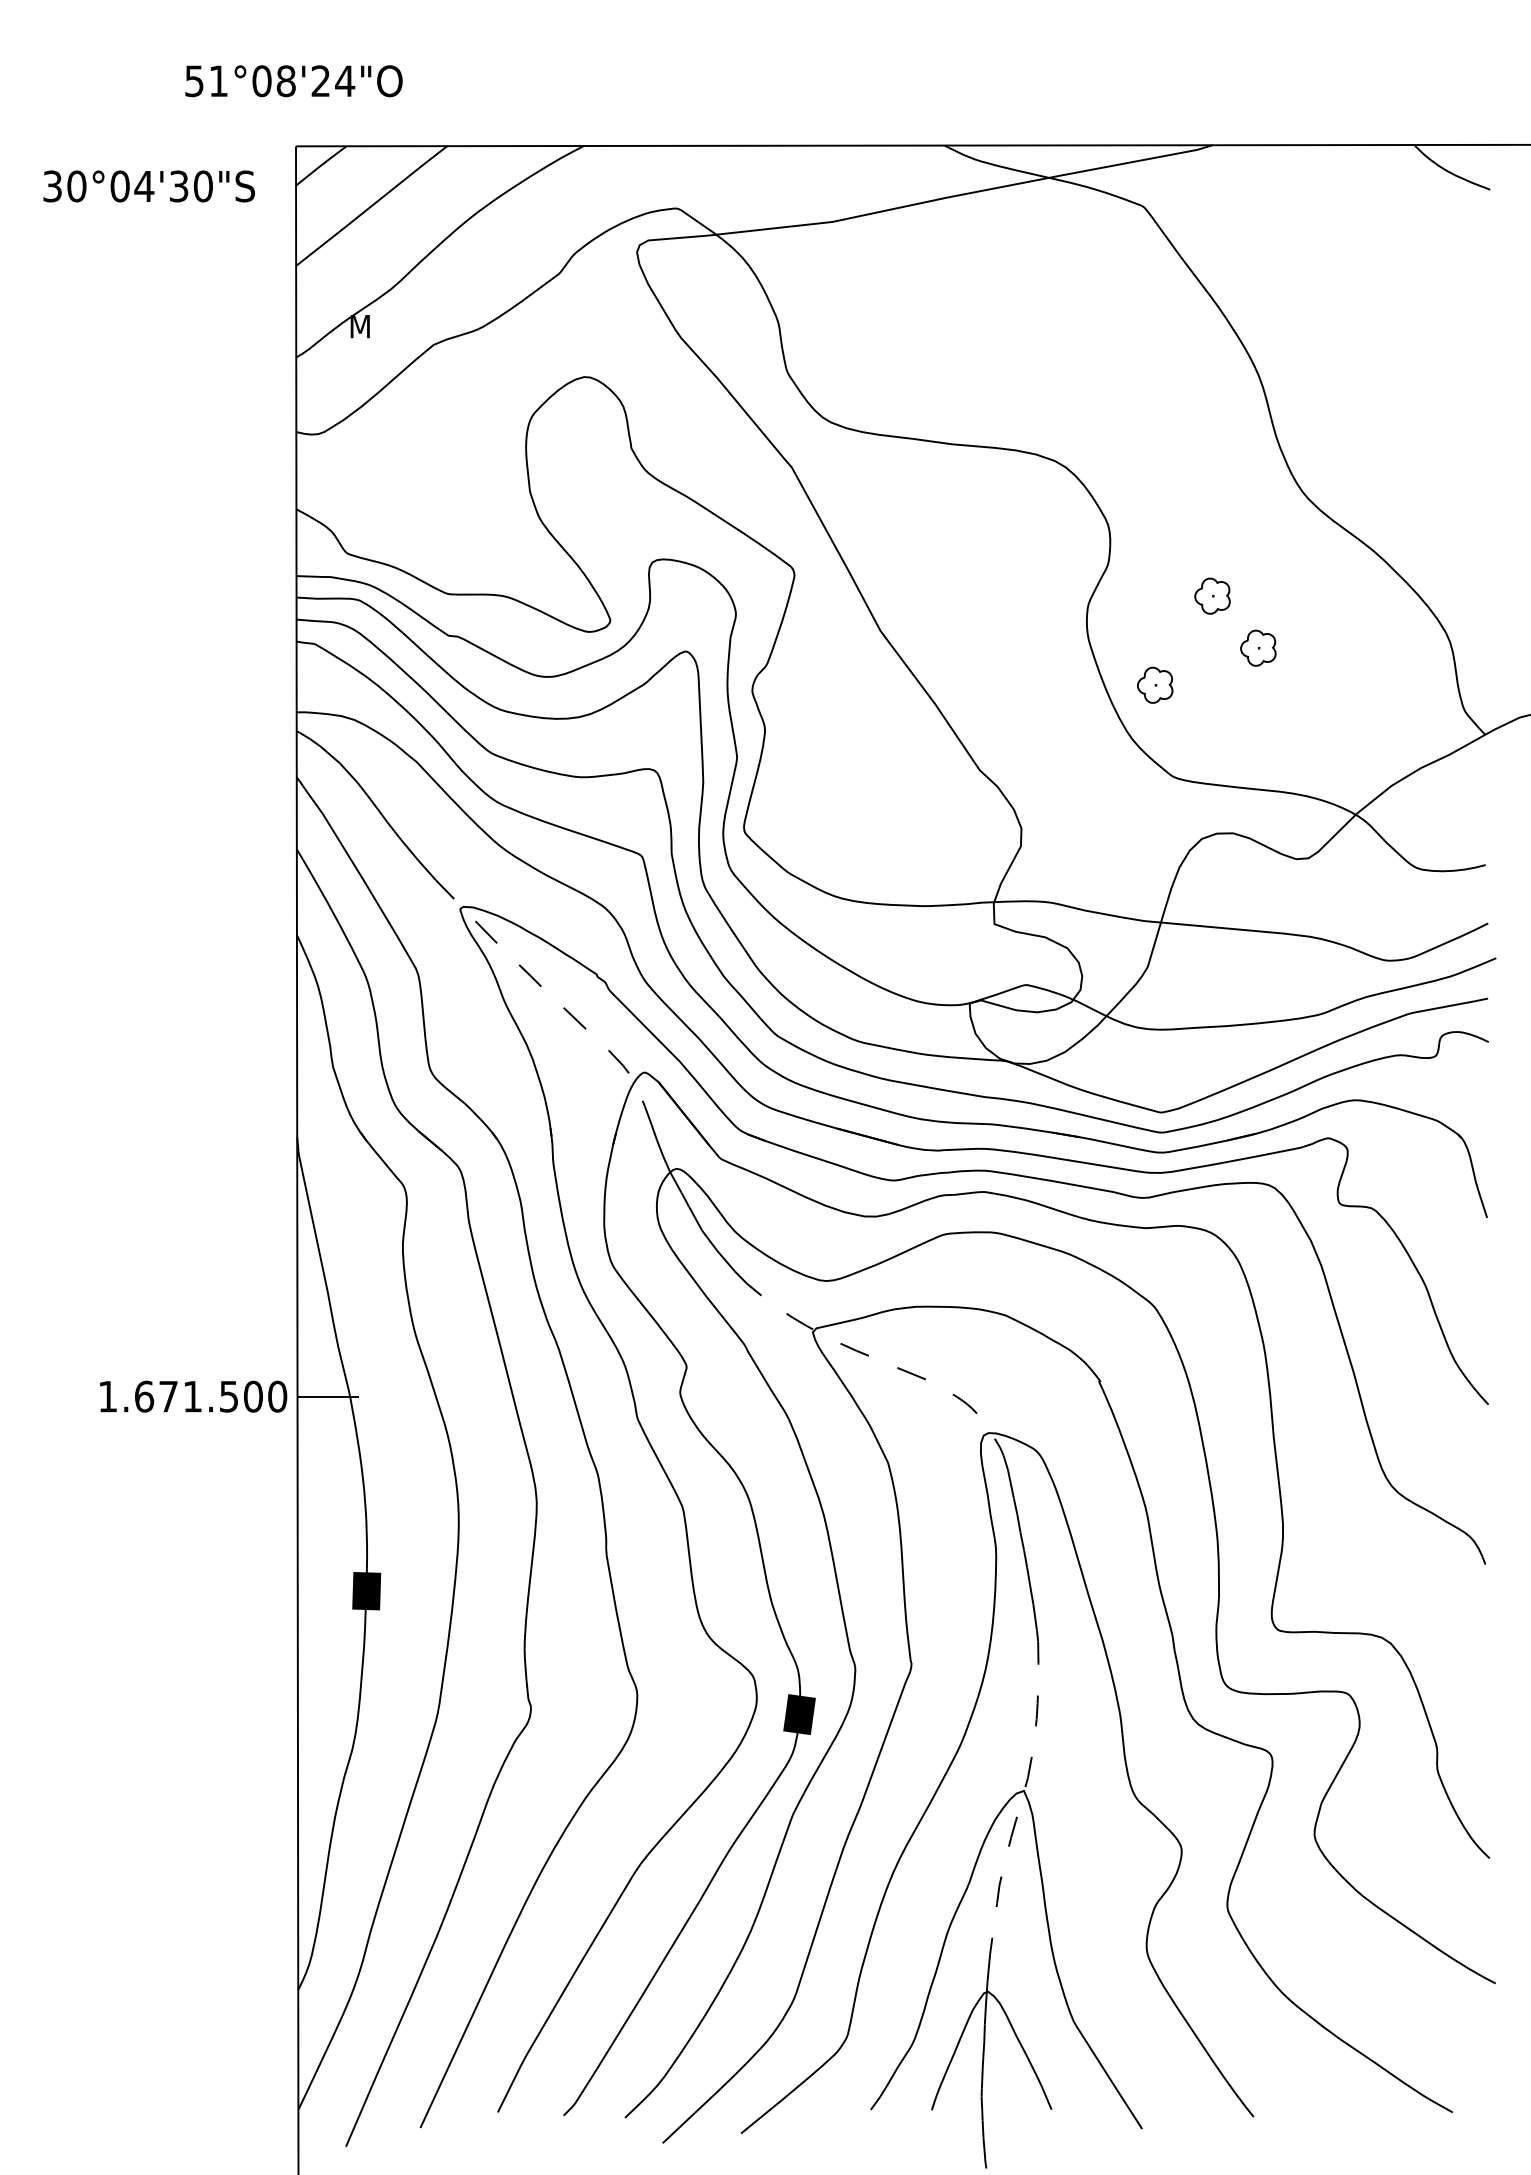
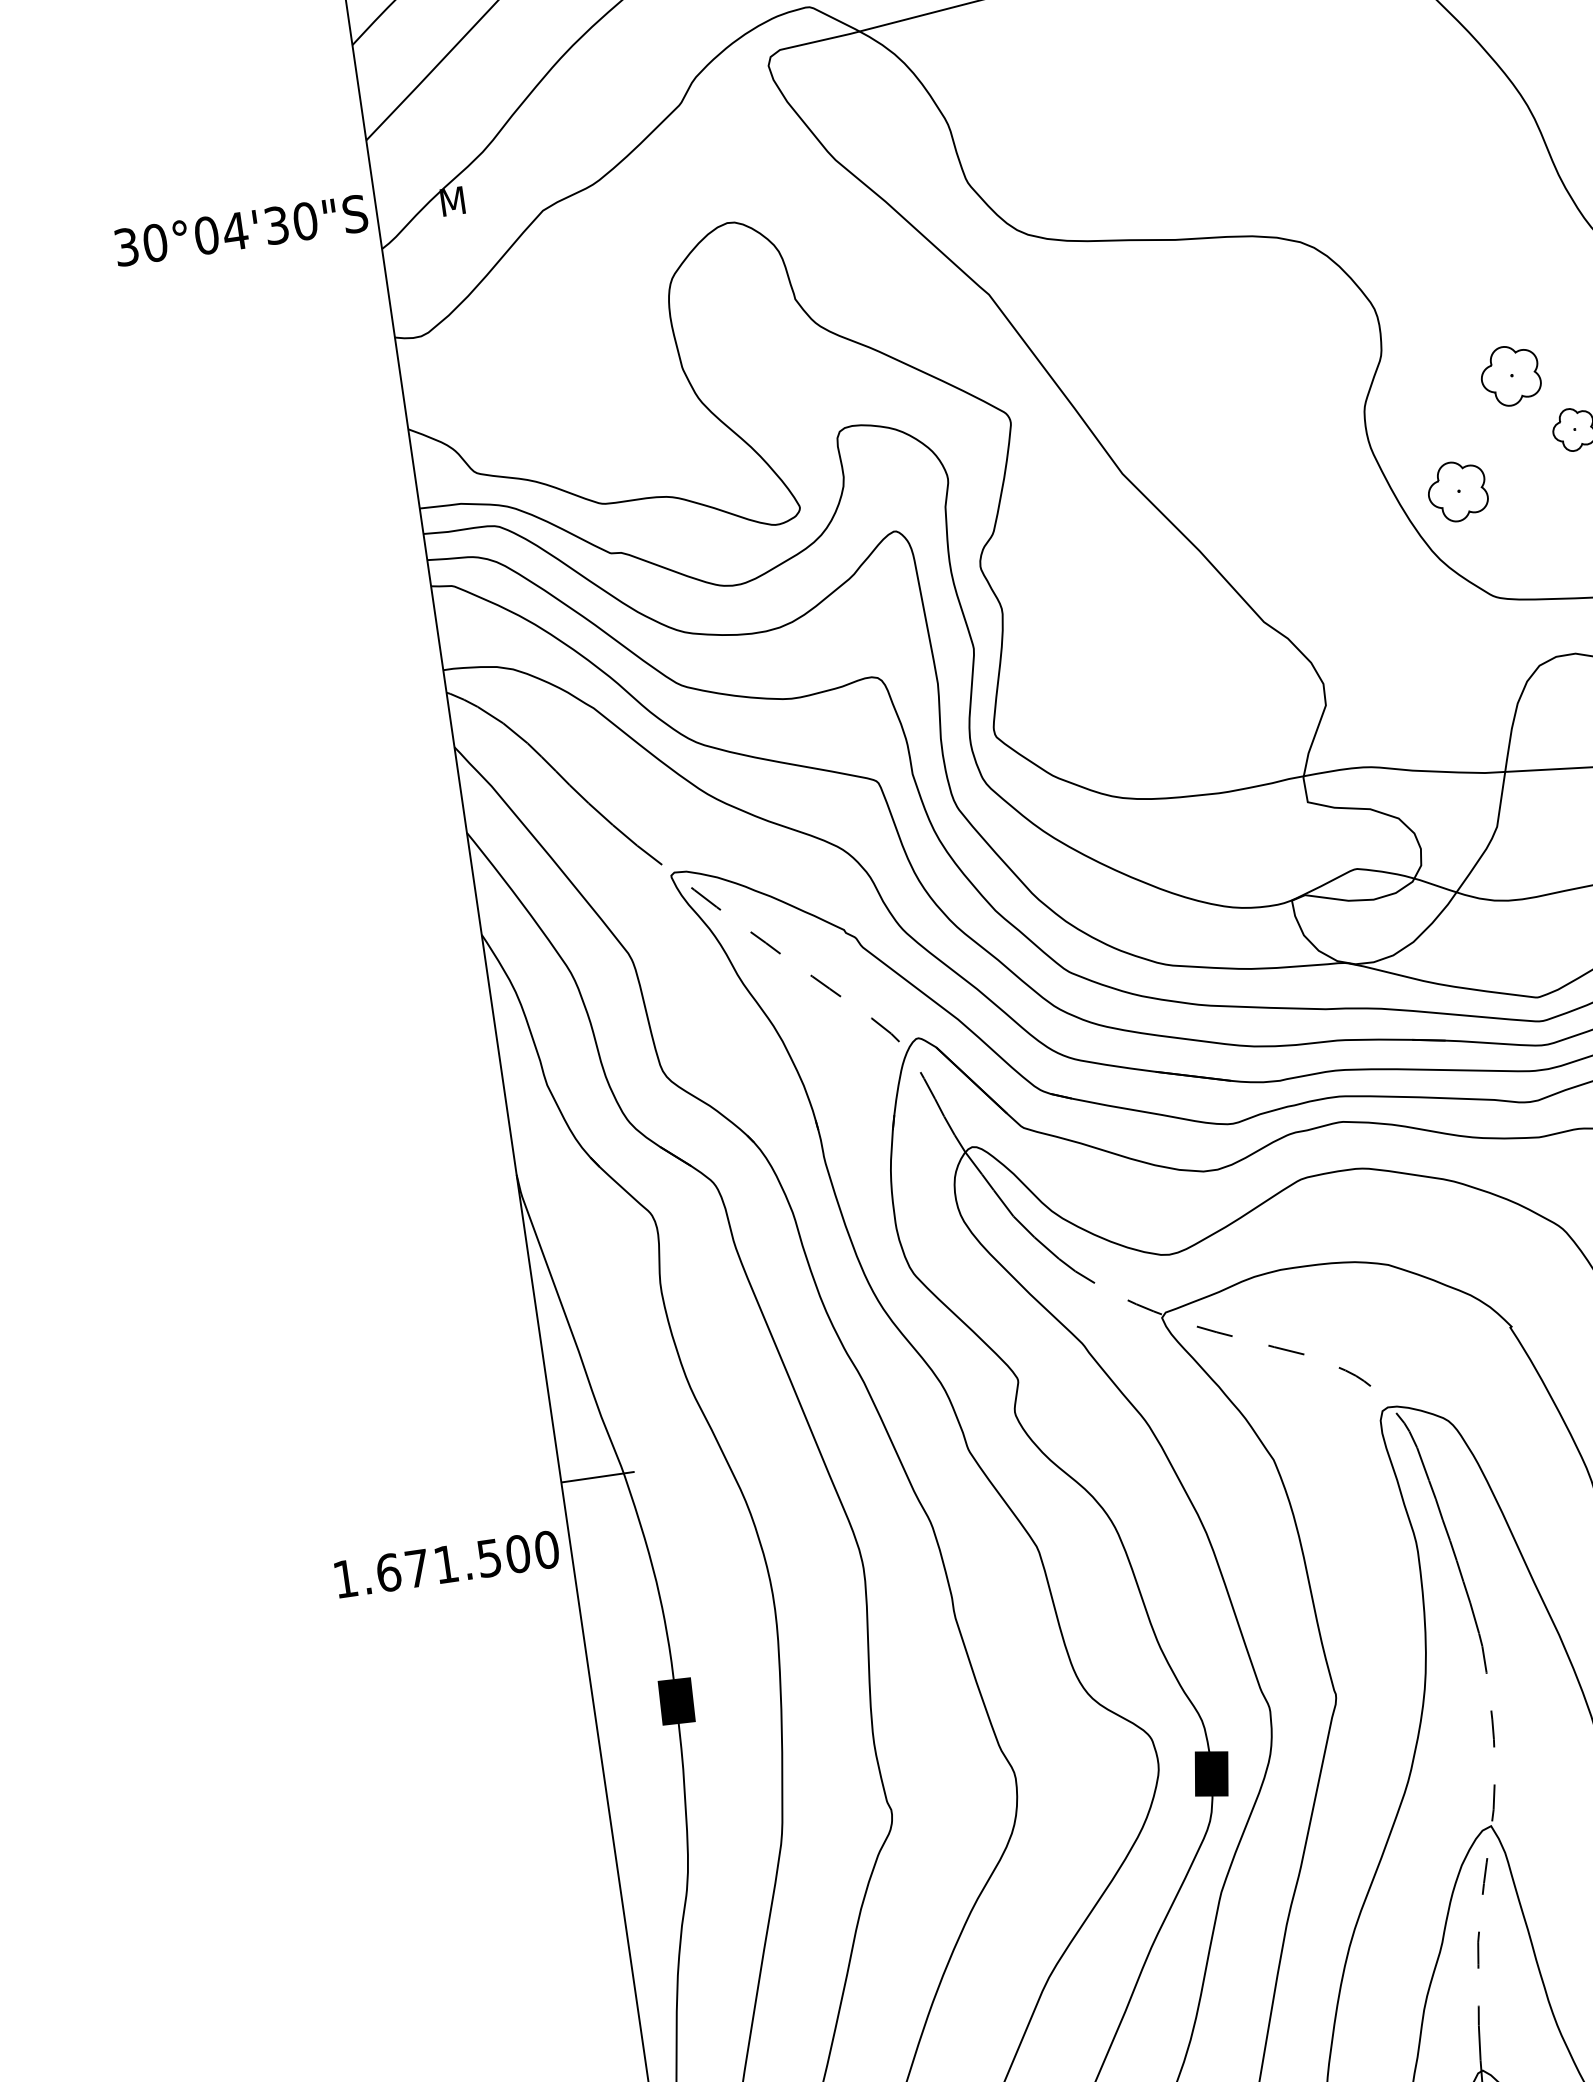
text: (148, 186) -> (240, 230), moved
part: (1212, 595) -> (1510, 374), size x1.4
part: (1155, 684) -> (1457, 490), size x1.4
text: (193, 1396) -> (447, 1564), moved

